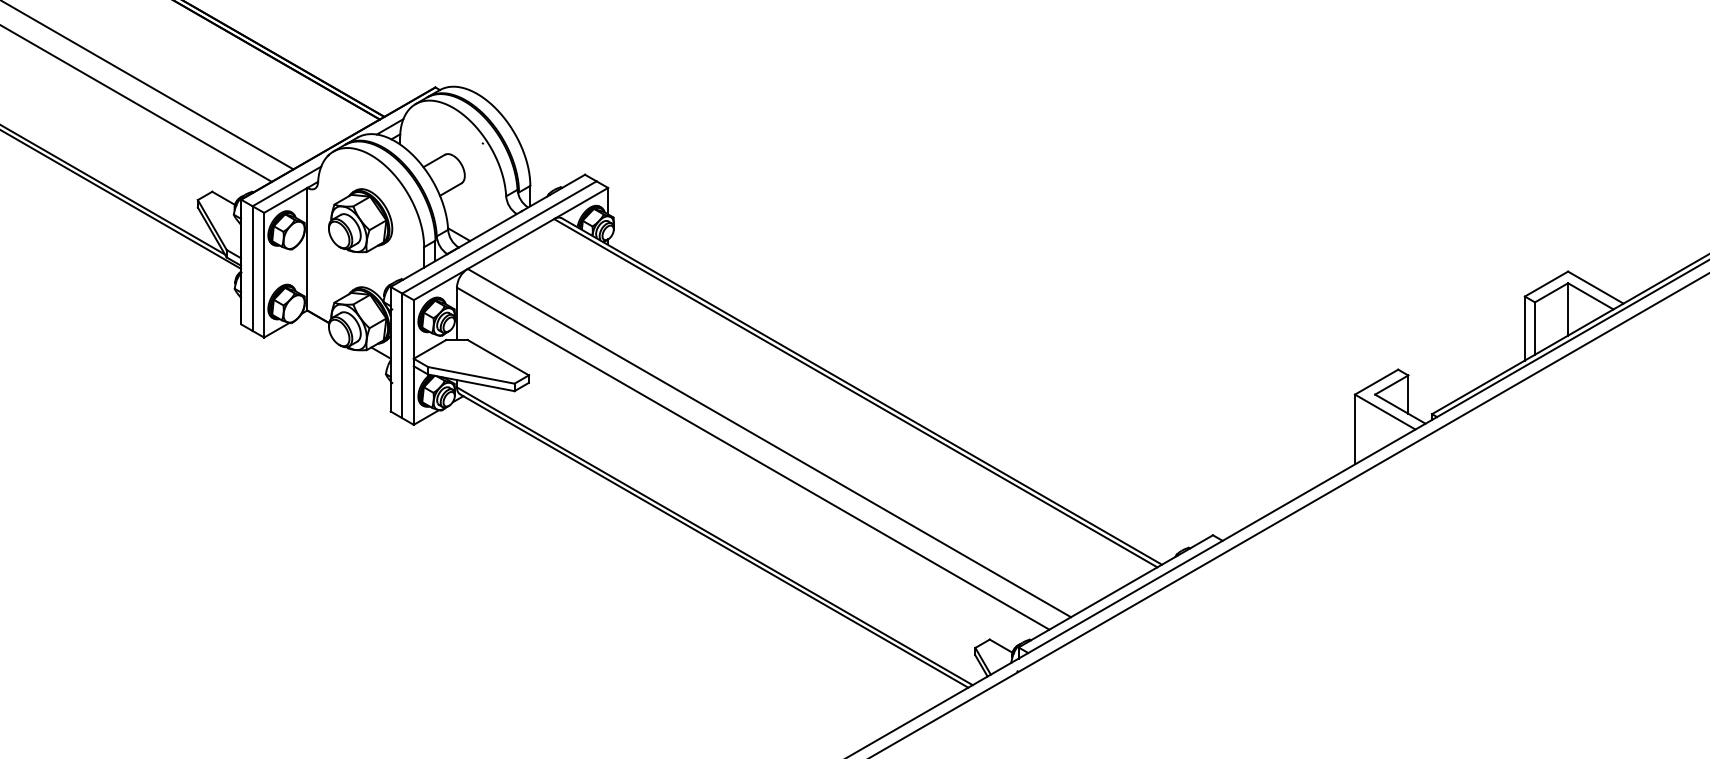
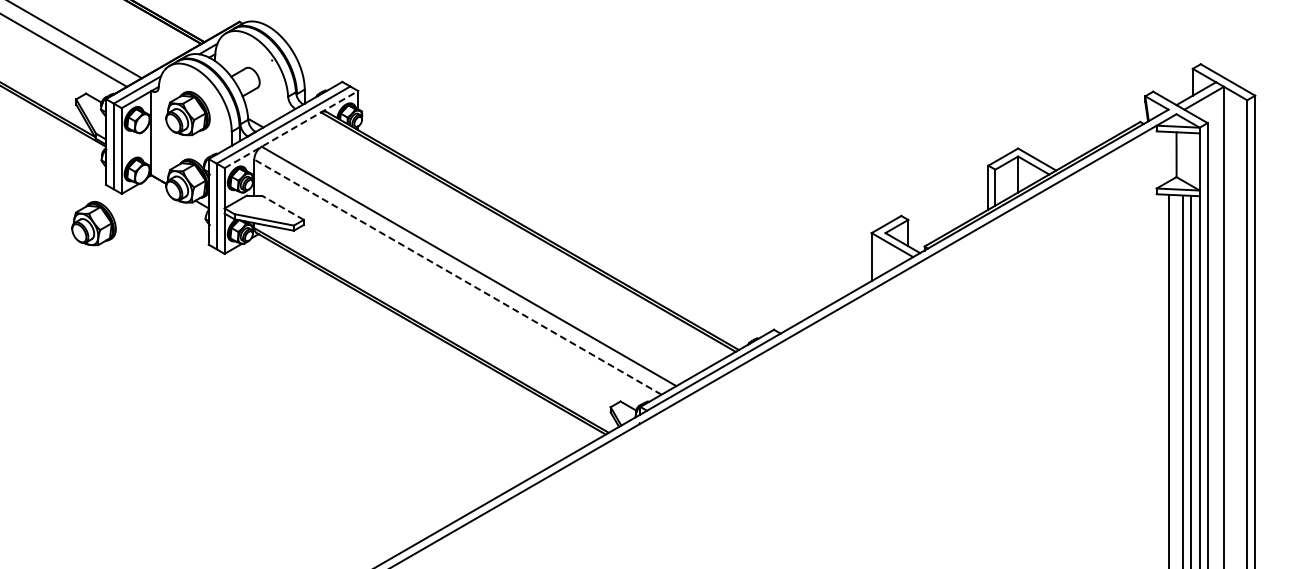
line: (511, 243) -> (291, 129), solid -> dashed
line: (497, 357) -> (282, 207), solid -> dashed
part: (223, 380) -> (93, 223), added
line: (752, 457) -> (457, 276), solid -> dashed

